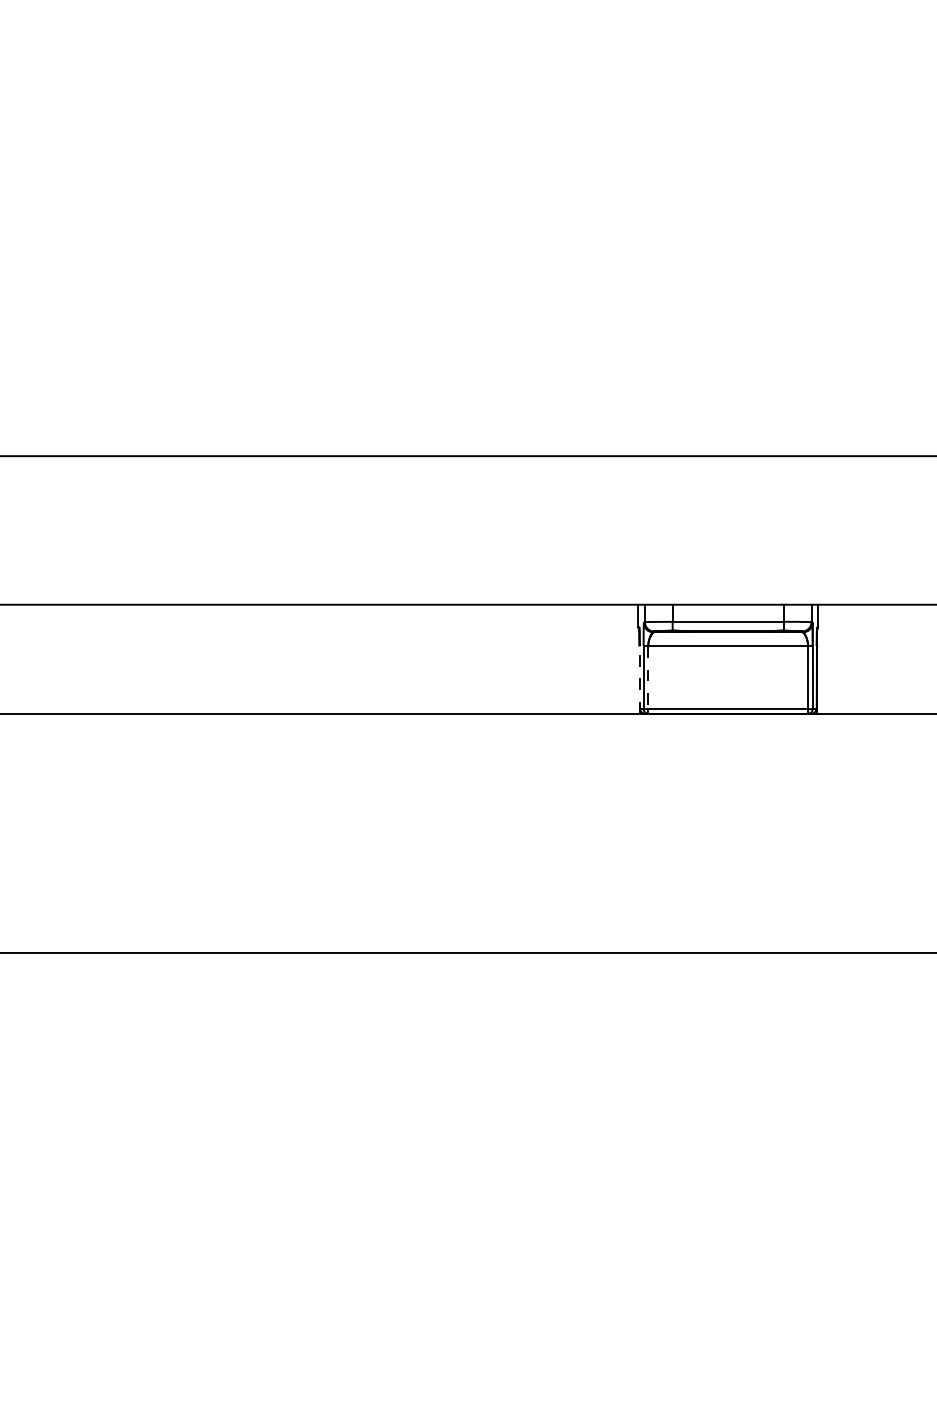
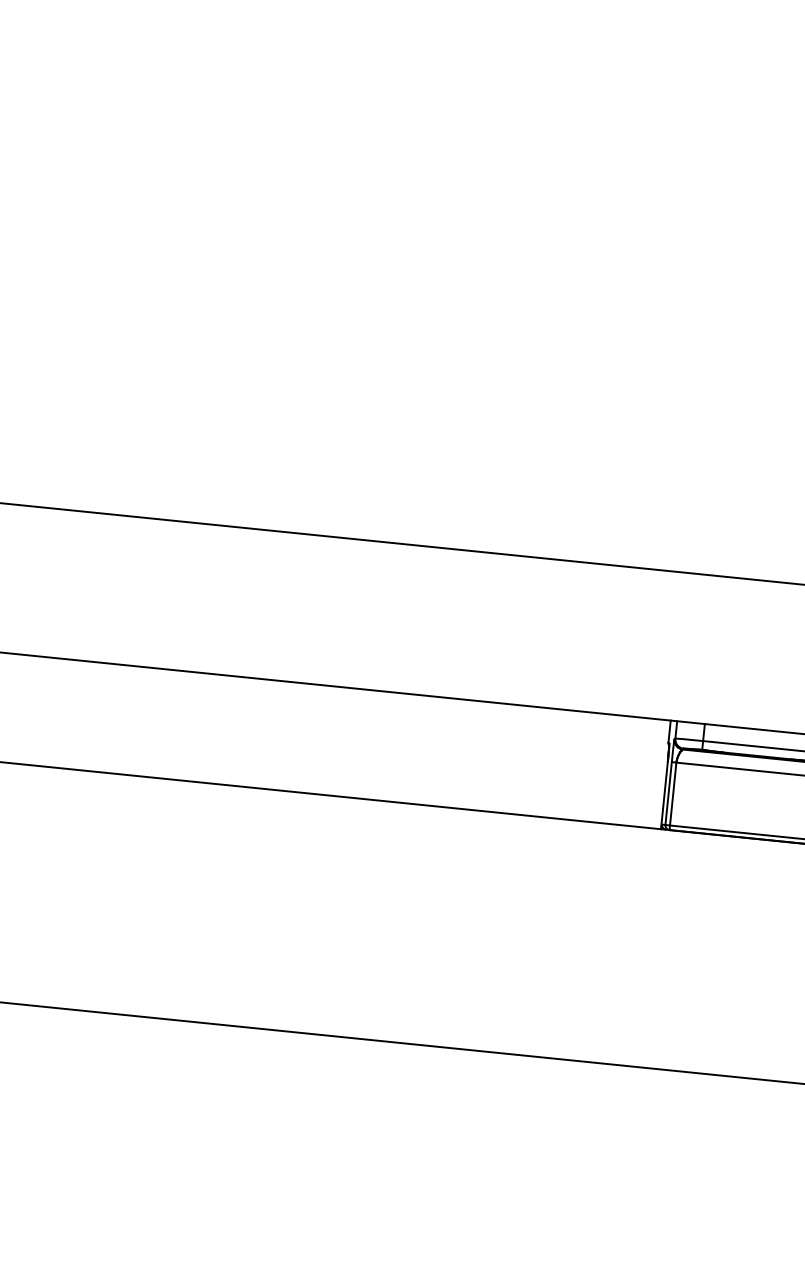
line: (648, 677) -> (673, 793), dashed -> solid
line: (639, 680) -> (664, 796), dashed -> solid

